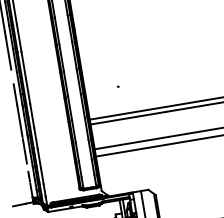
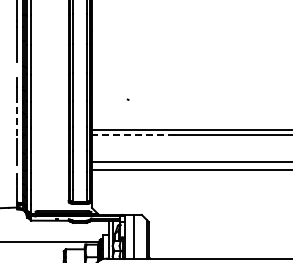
line: (127, 118) -> (132, 135), solid -> dashed
line: (20, 120) -> (17, 118), solid -> dashed

